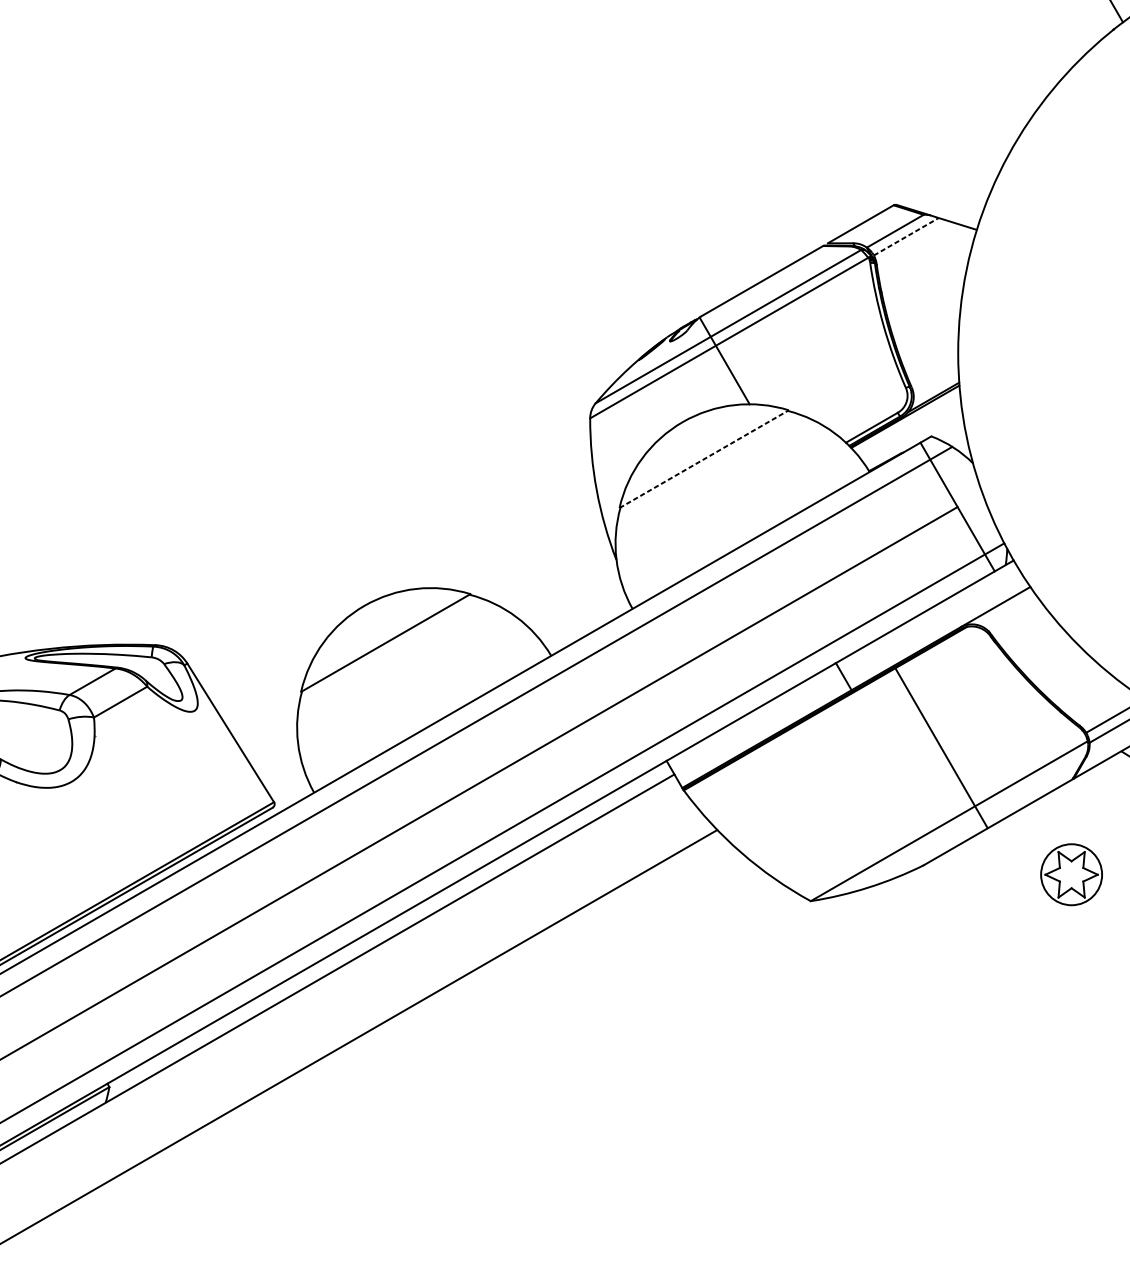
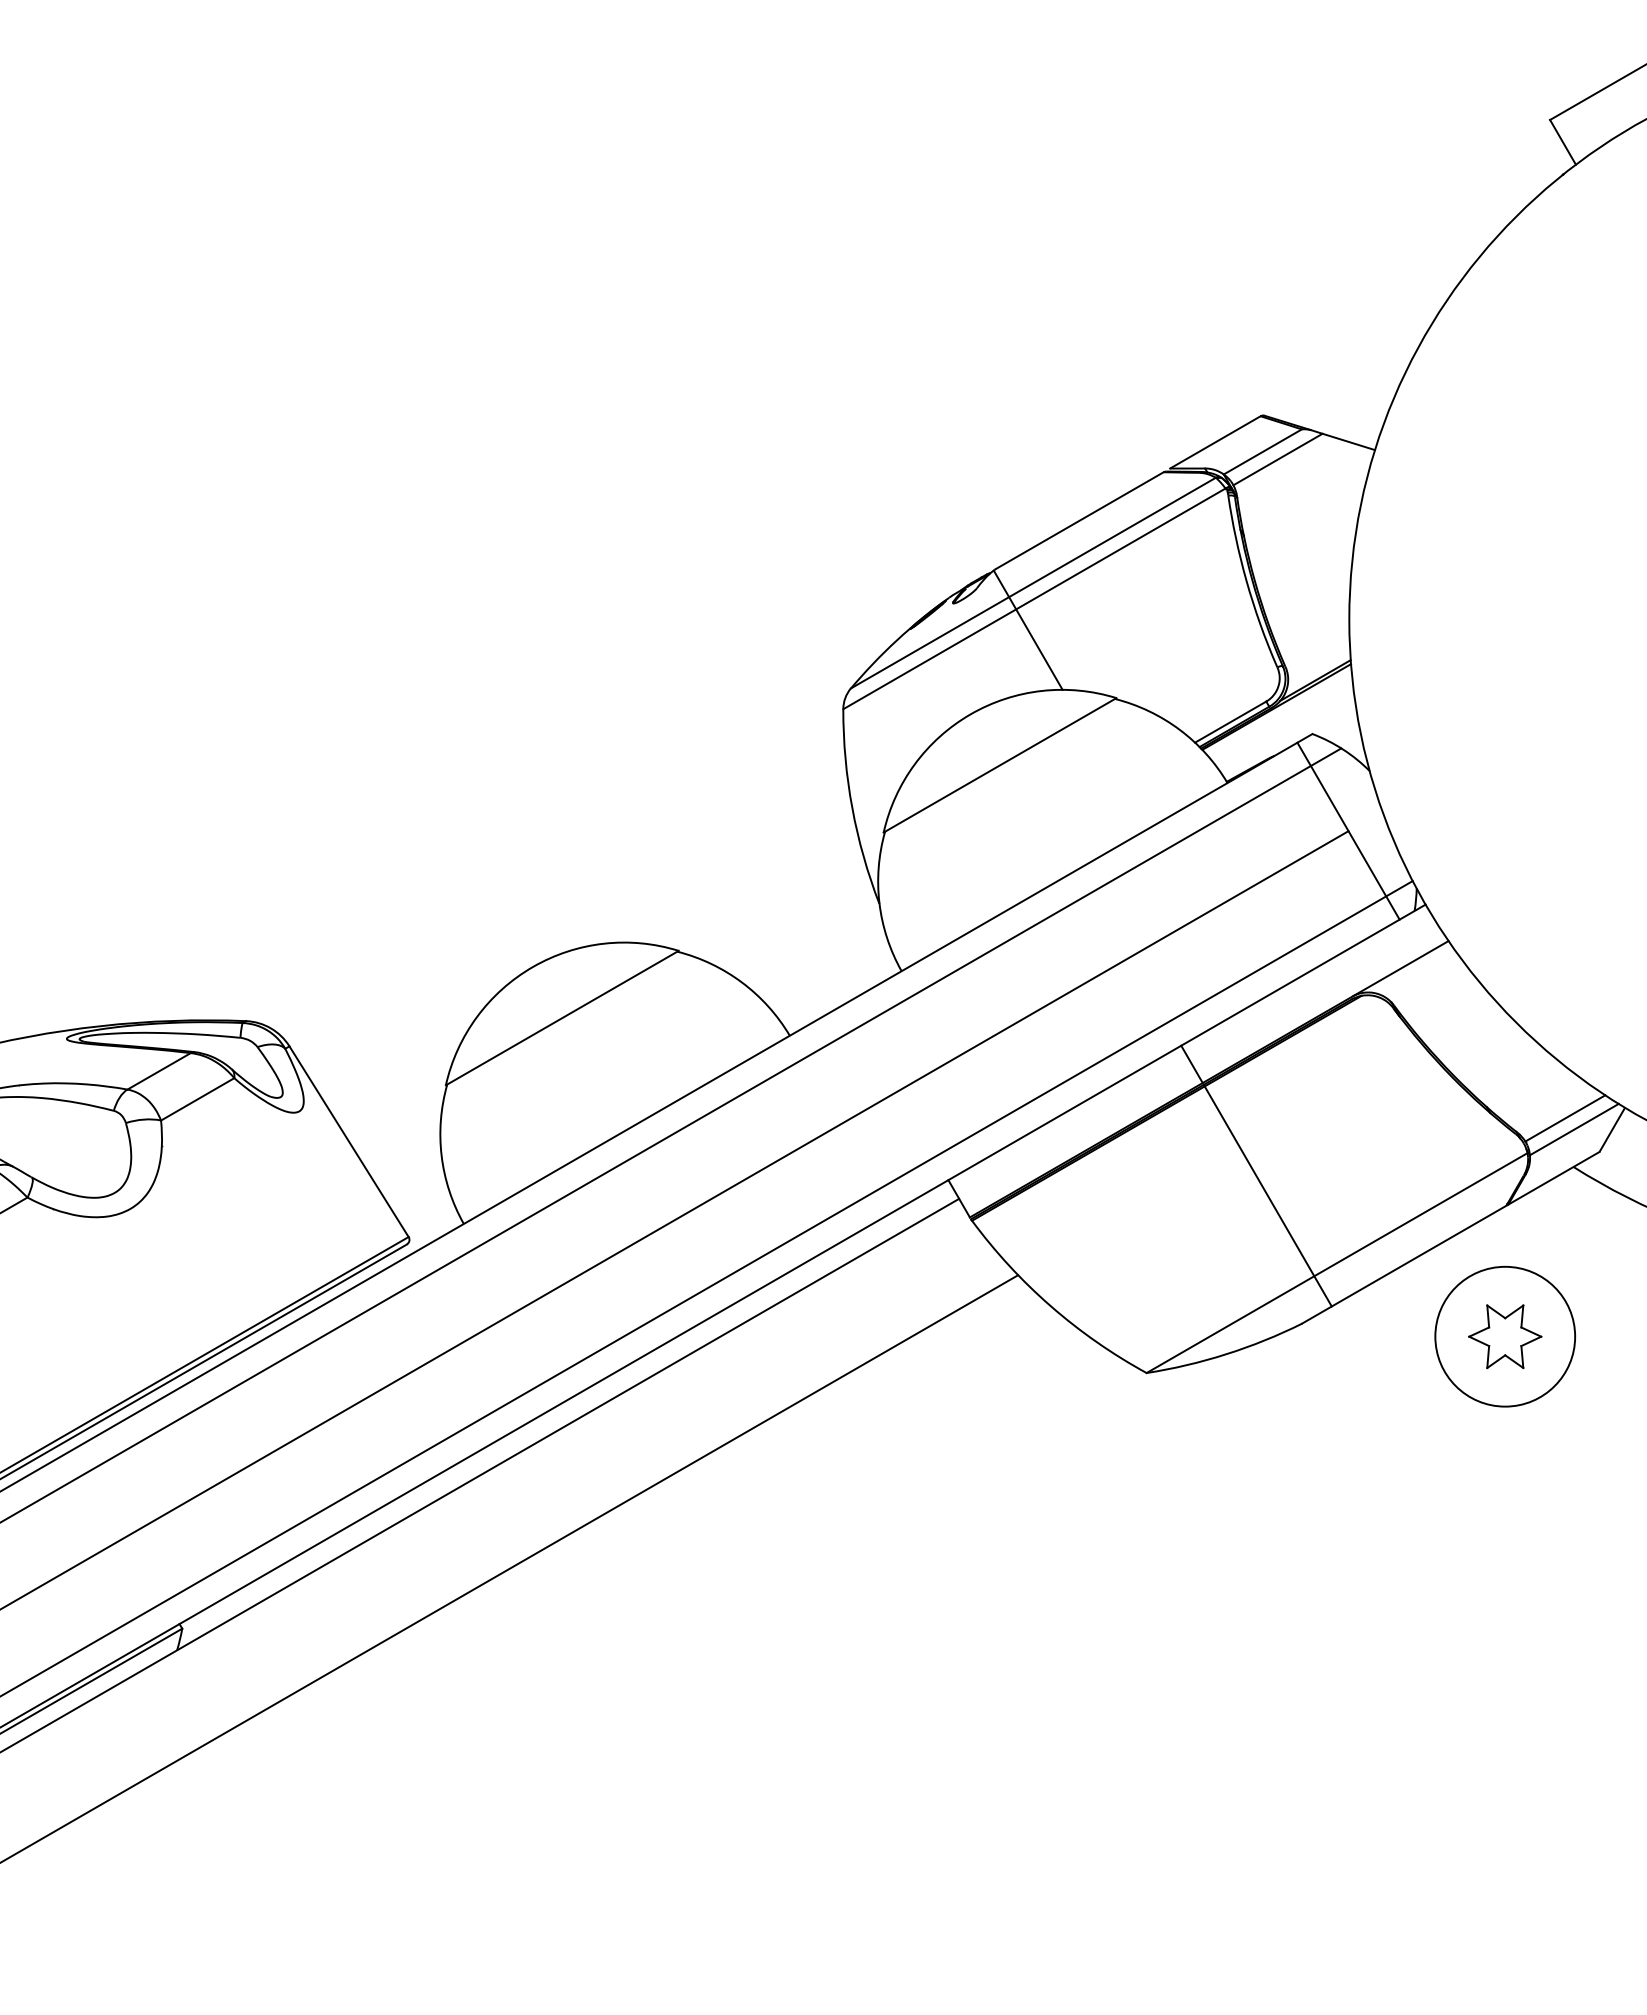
line: (906, 236) -> (1278, 459), dashed -> solid
line: (704, 459) -> (1000, 765), dashed -> solid
line: (940, 747) -> (1267, 1195), moved
circle: (1071, 874) -> (1505, 1336), size x1.67

